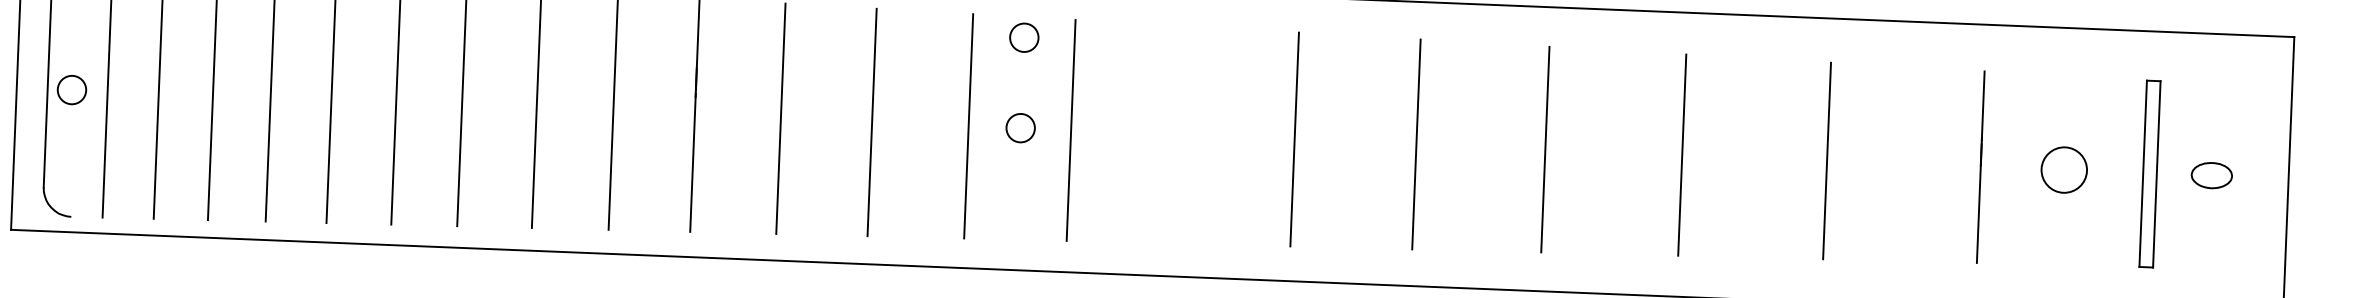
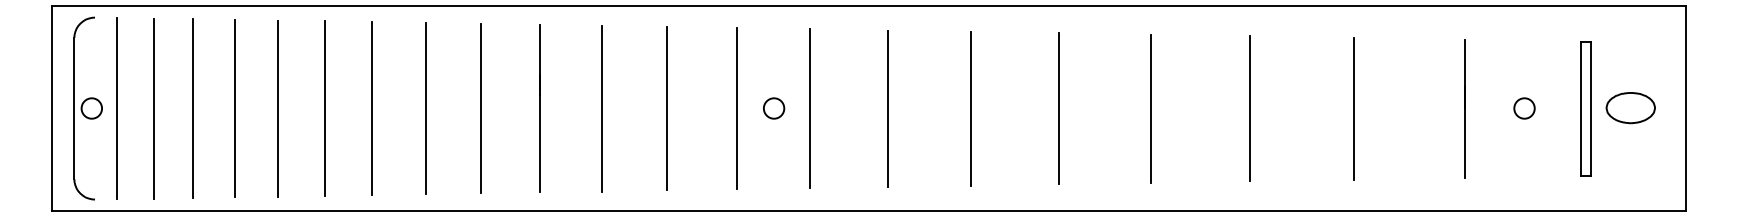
circle: (1024, 37) -> (774, 43), removed
line: (1179, 134) -> (888, 108), added
circle: (2064, 170) -> (1524, 108), size x0.62
part: (2211, 175) -> (1630, 108), size x1.67

